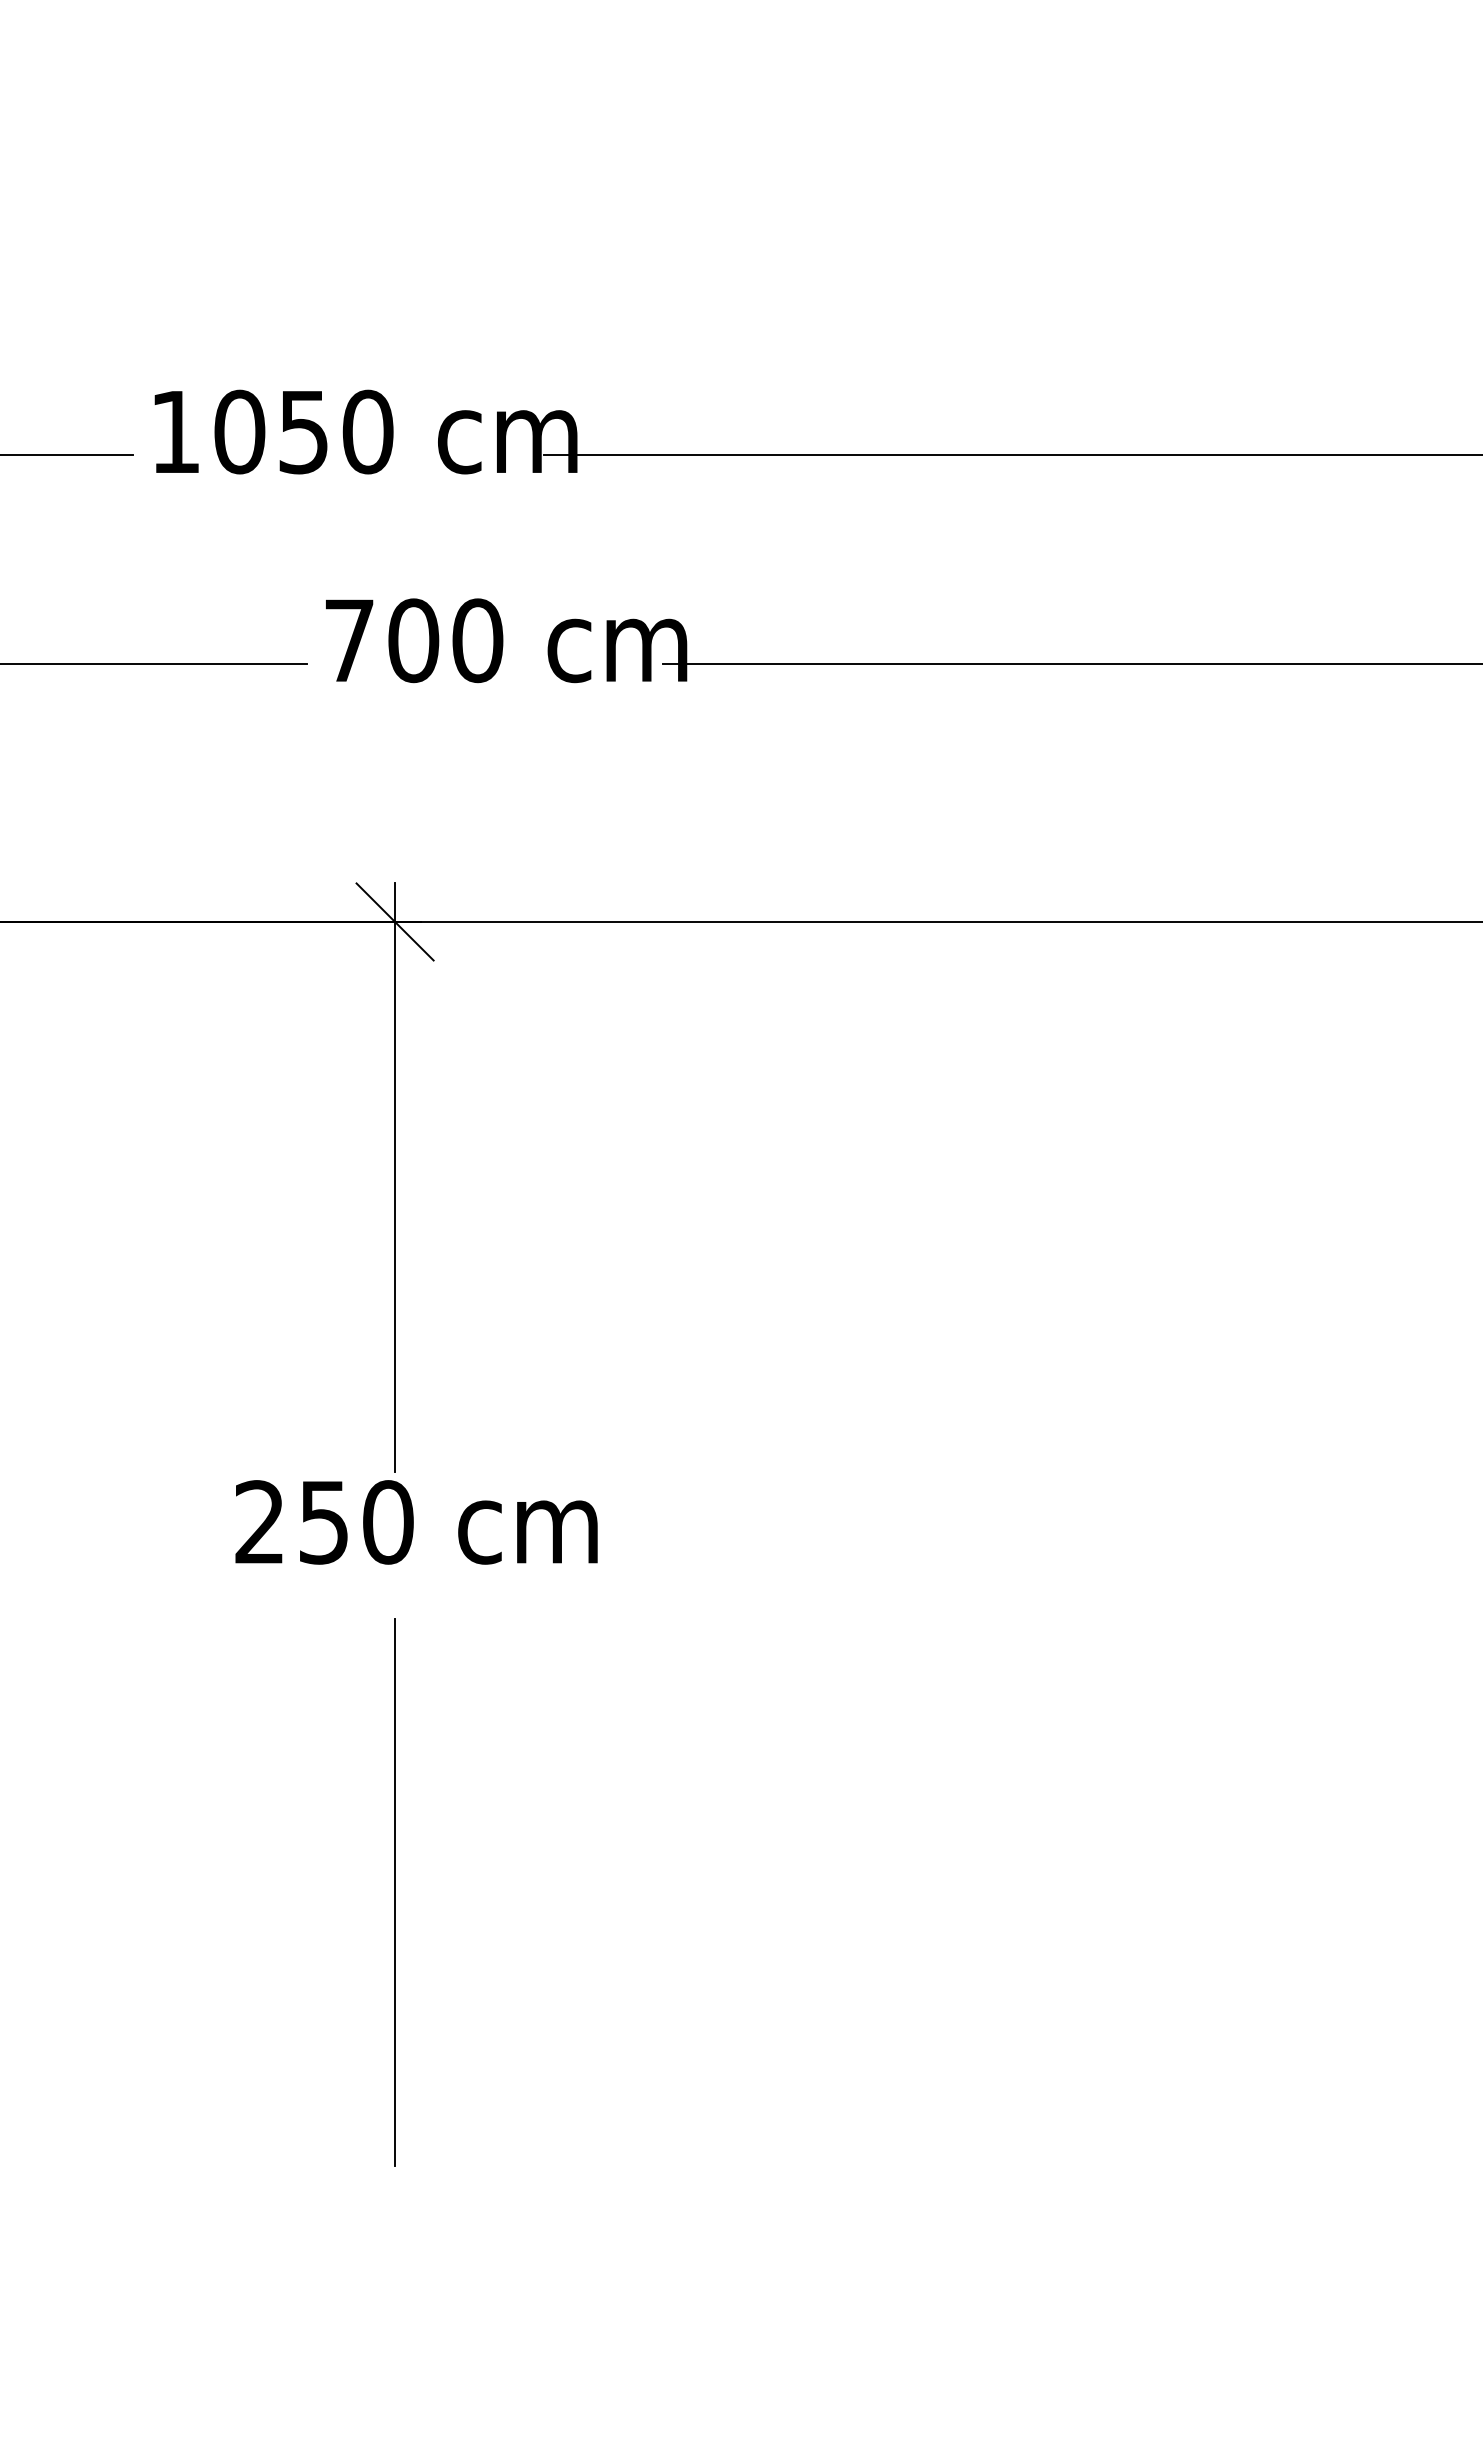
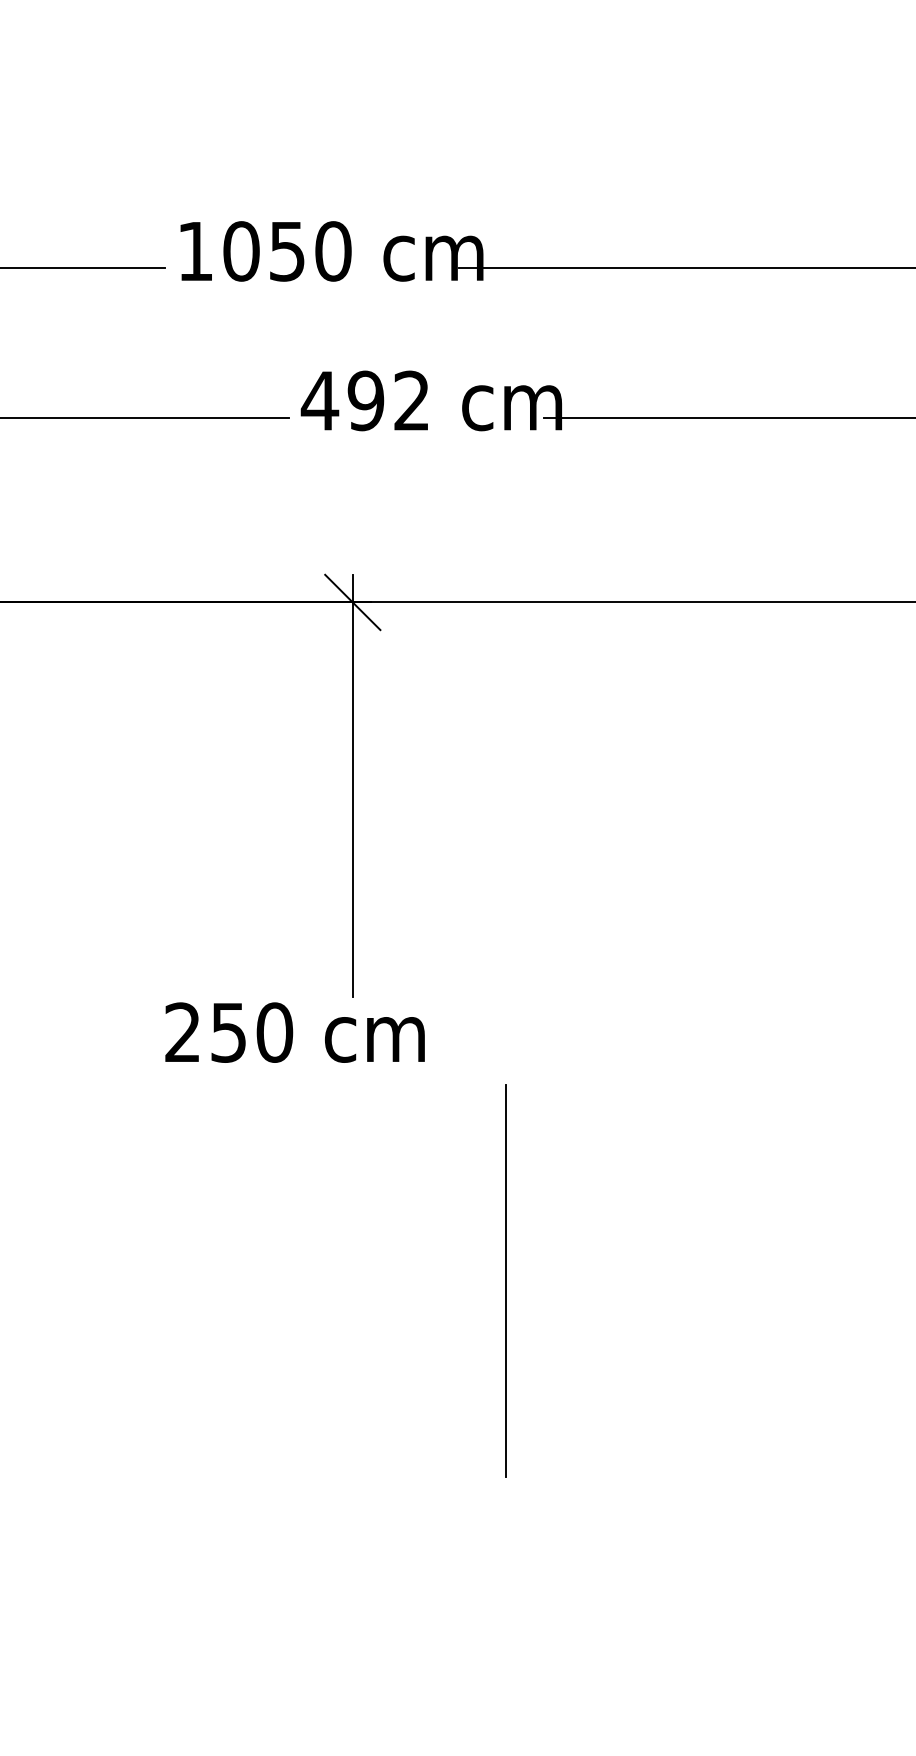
text: (412, 640) -> (365, 400), 700 -> 492
text: (416, 1522) -> (295, 1032), moved
line: (394, 1892) -> (505, 1281), moved

